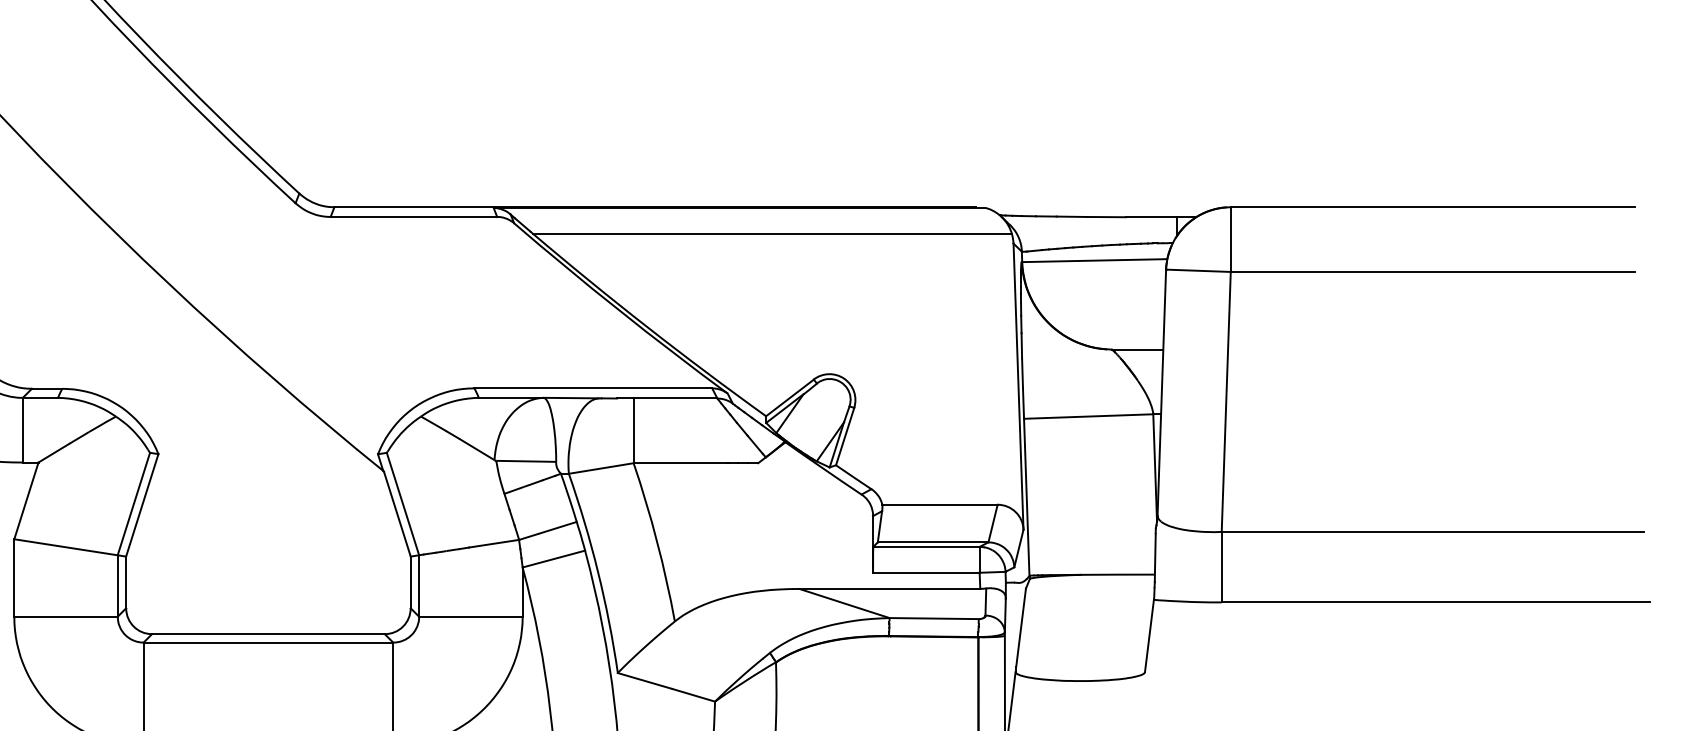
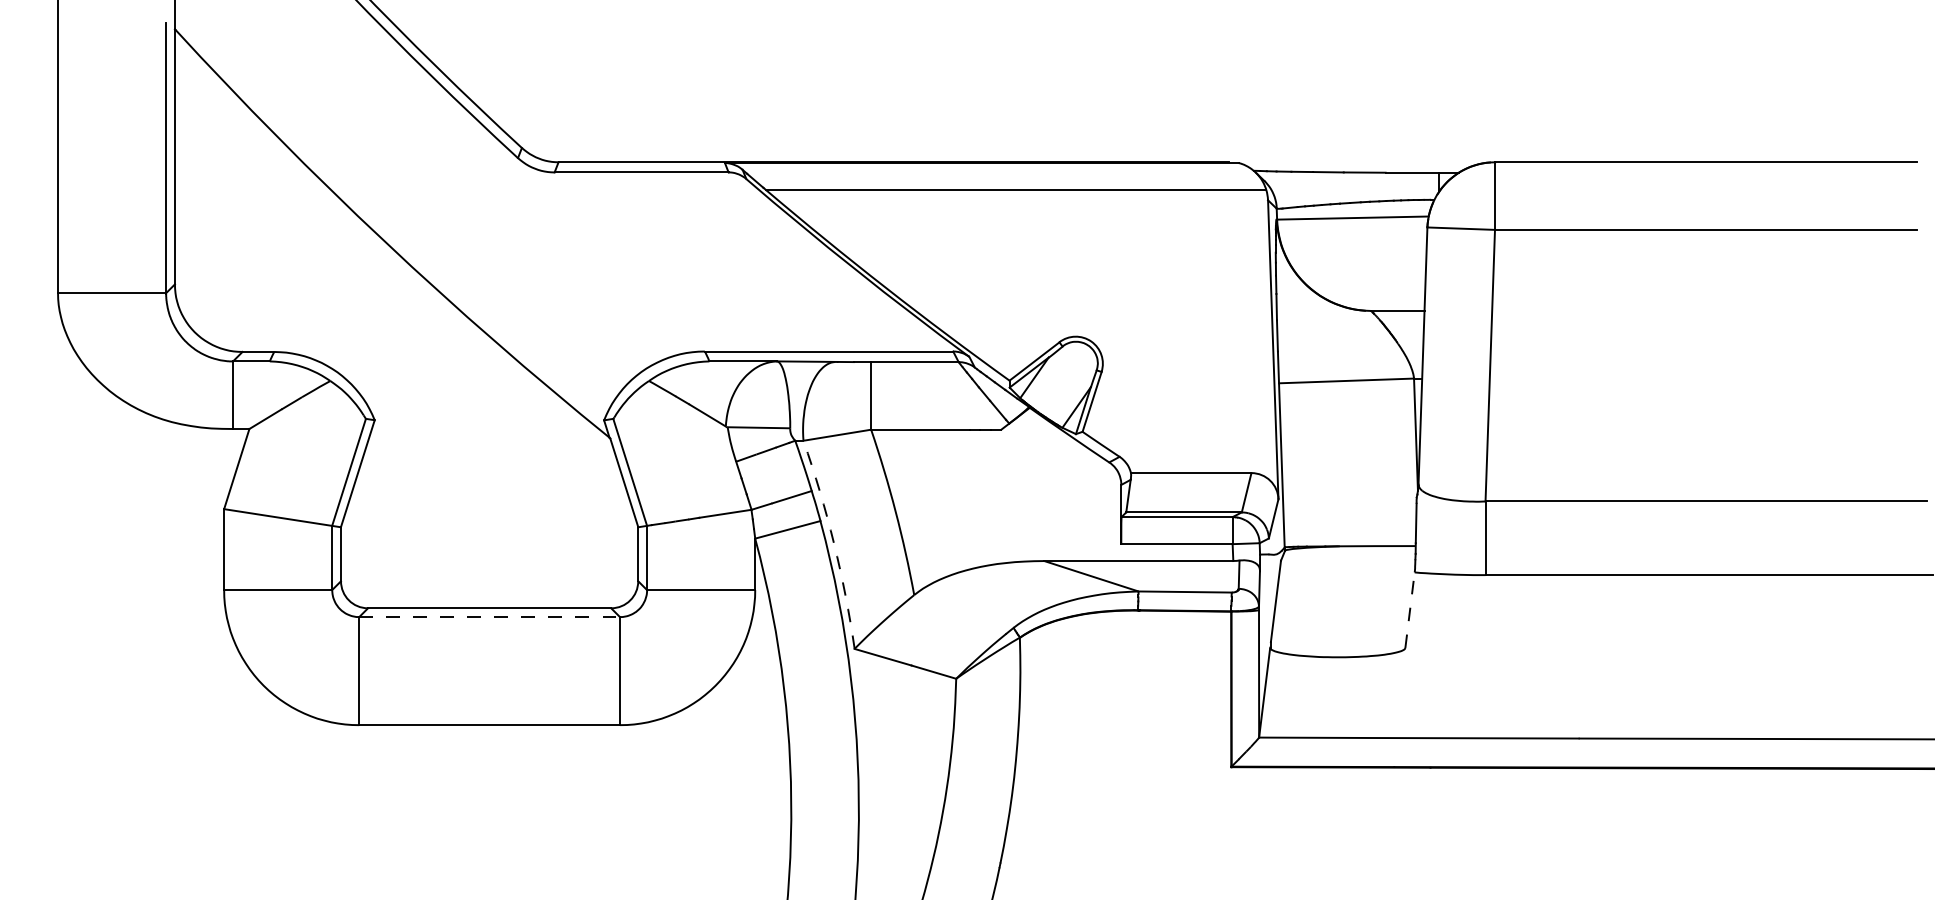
arc: (598, 572) -> (834, 543), solid -> dashed
line: (1149, 635) -> (1410, 609), solid -> dashed
line: (269, 642) -> (490, 617), solid -> dashed

